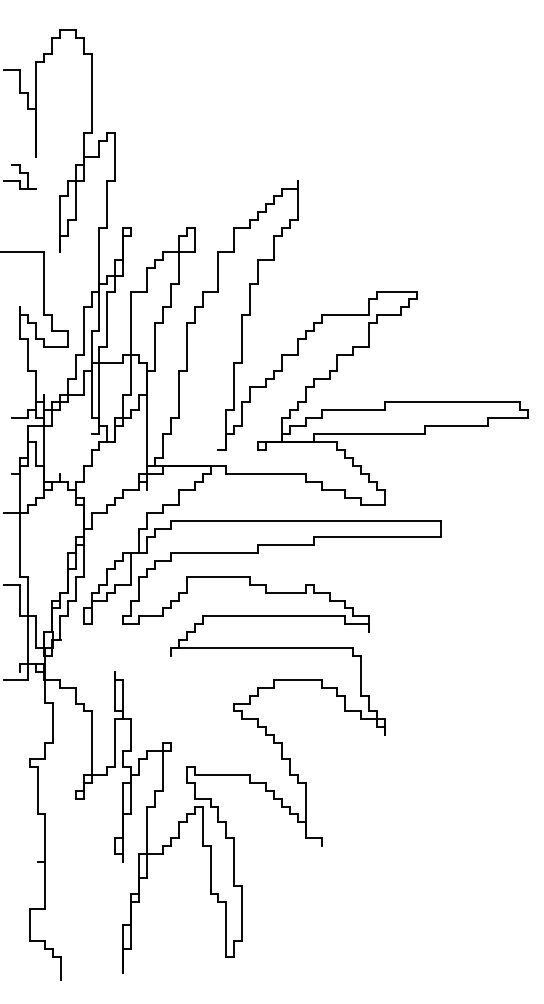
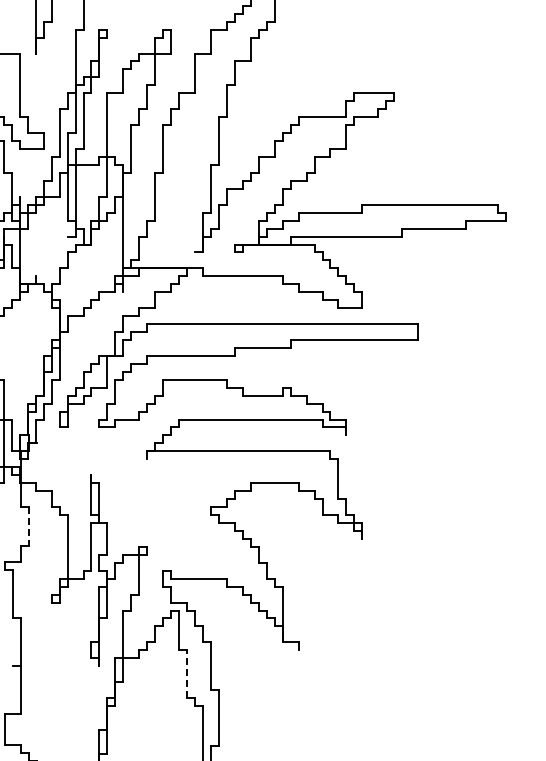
line: (53, 722) -> (29, 526), solid -> dashed
line: (210, 869) -> (187, 673), solid -> dashed

